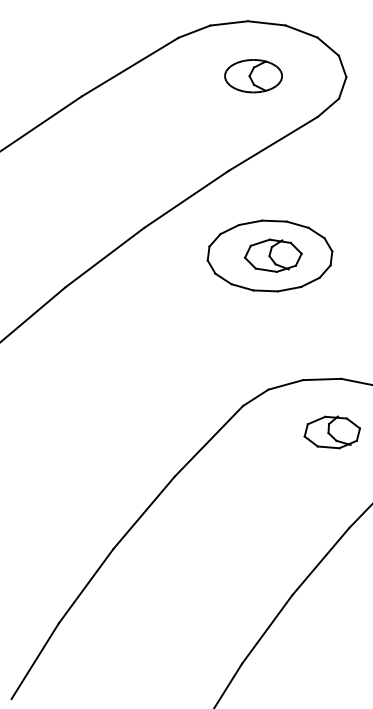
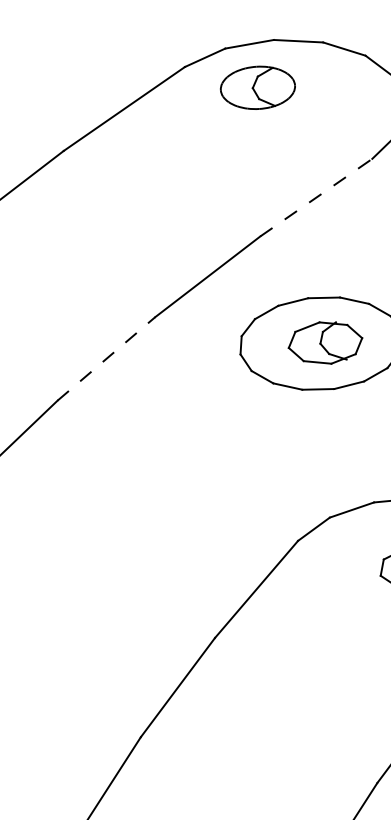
part: (253, 76) -> (257, 88), moved
line: (273, 143) -> (316, 196), solid -> dashed
line: (105, 257) -> (107, 358), solid -> dashed

